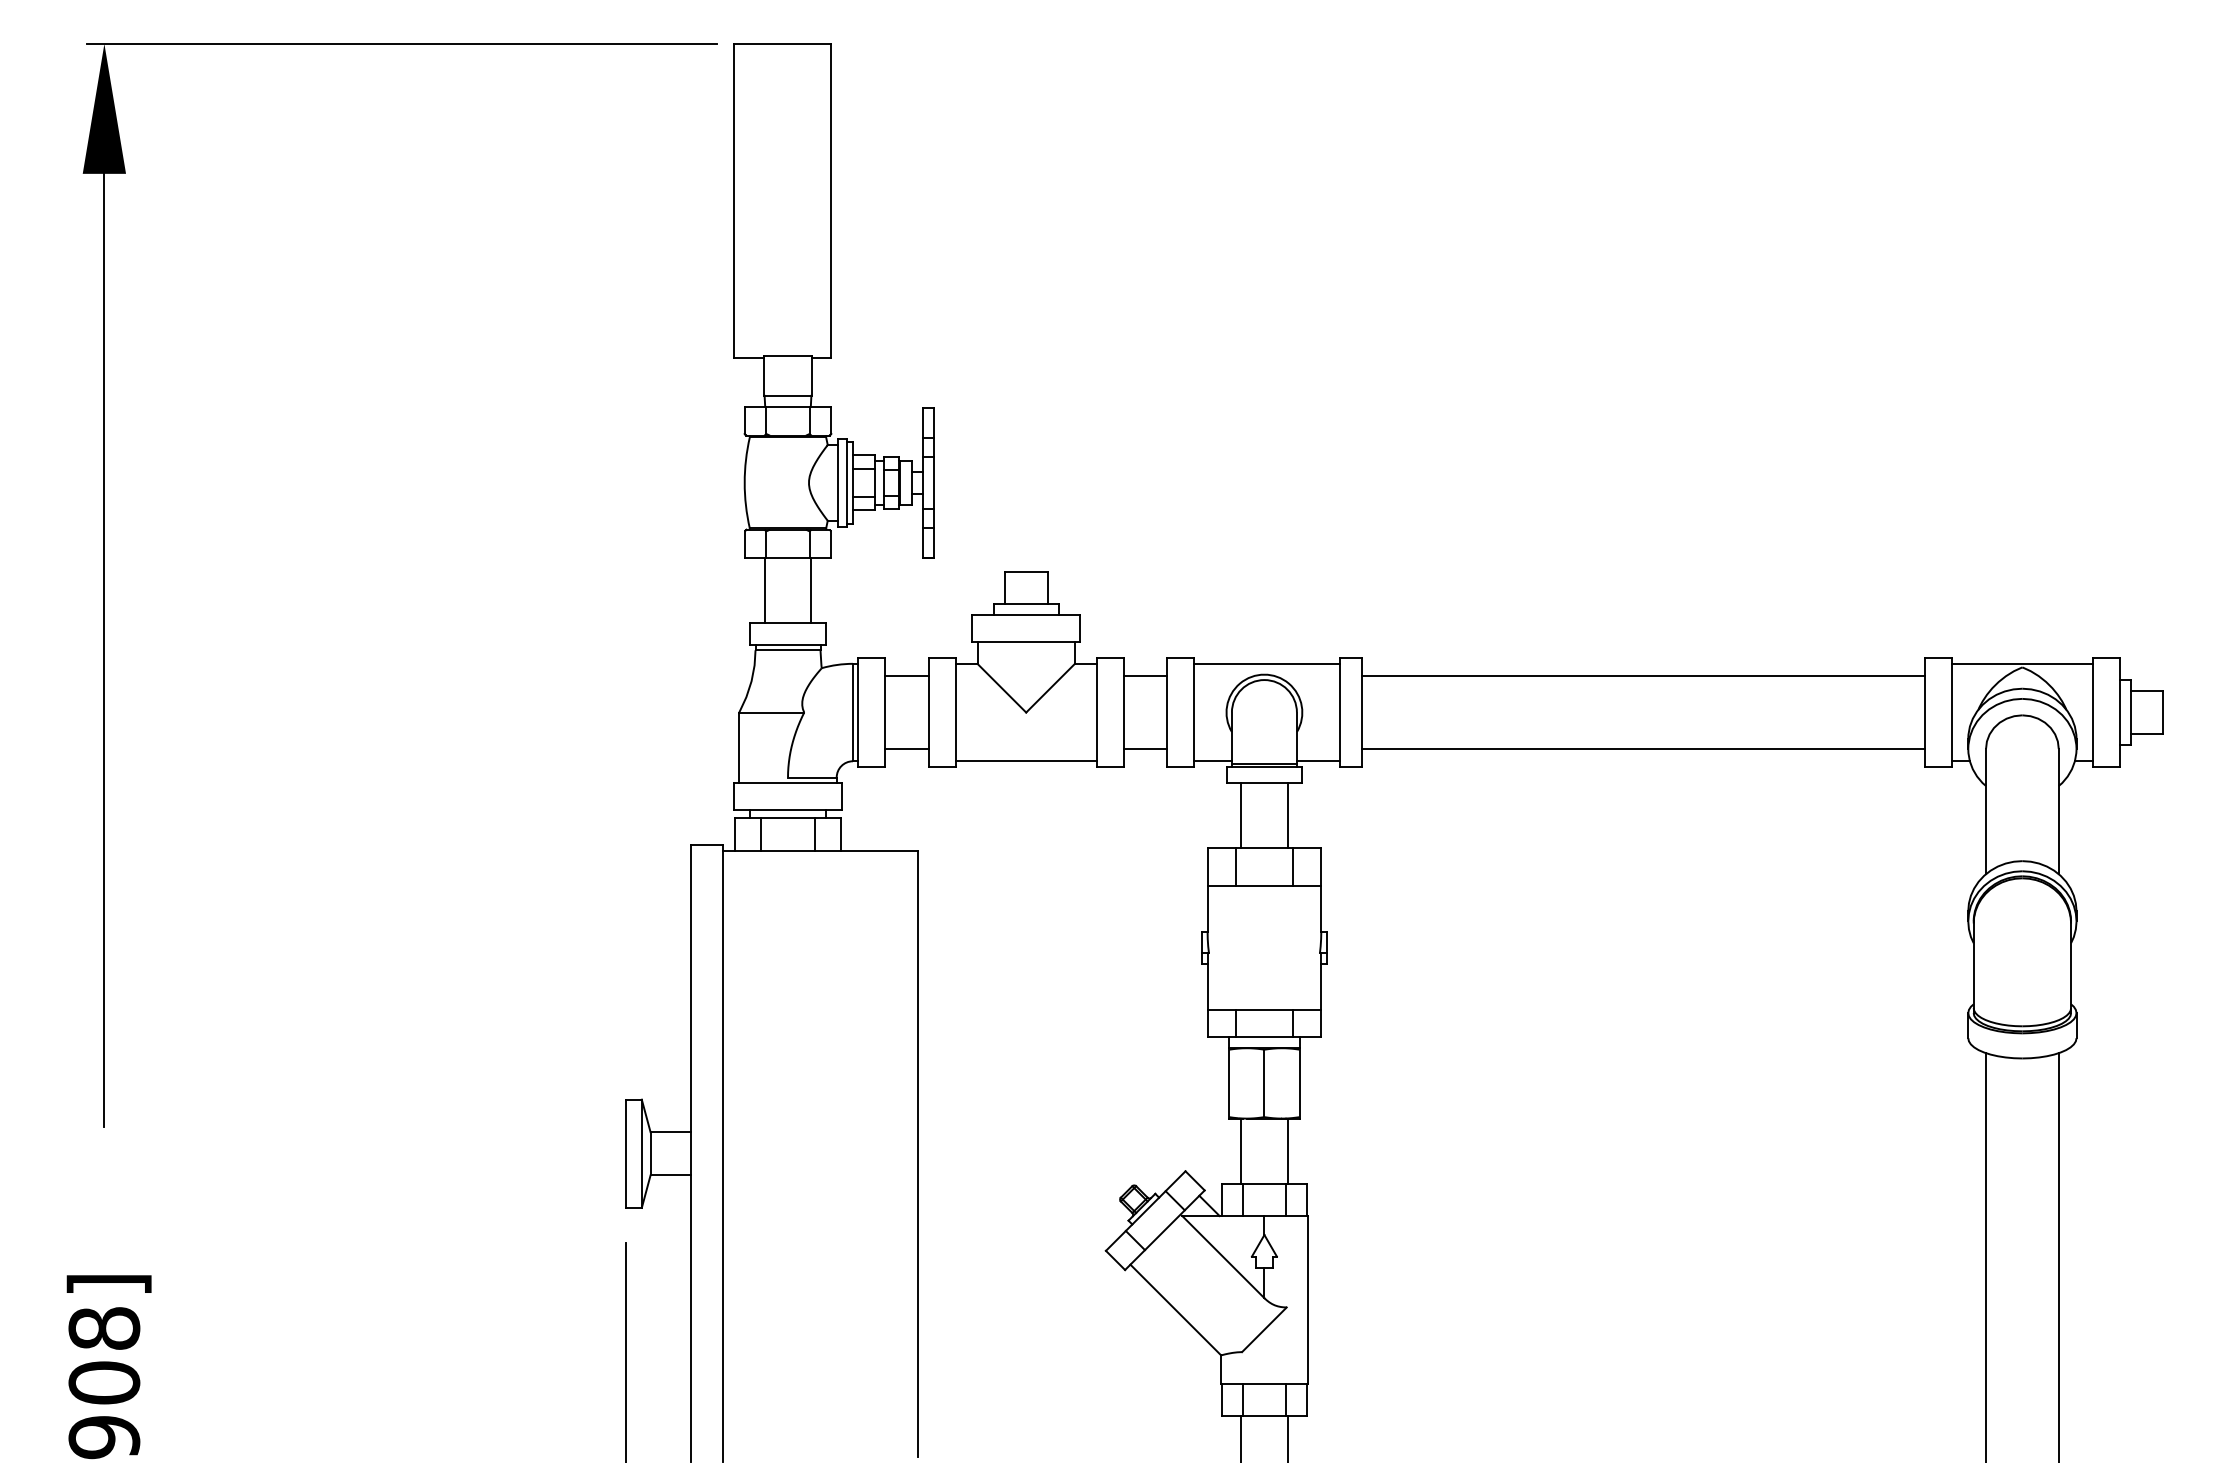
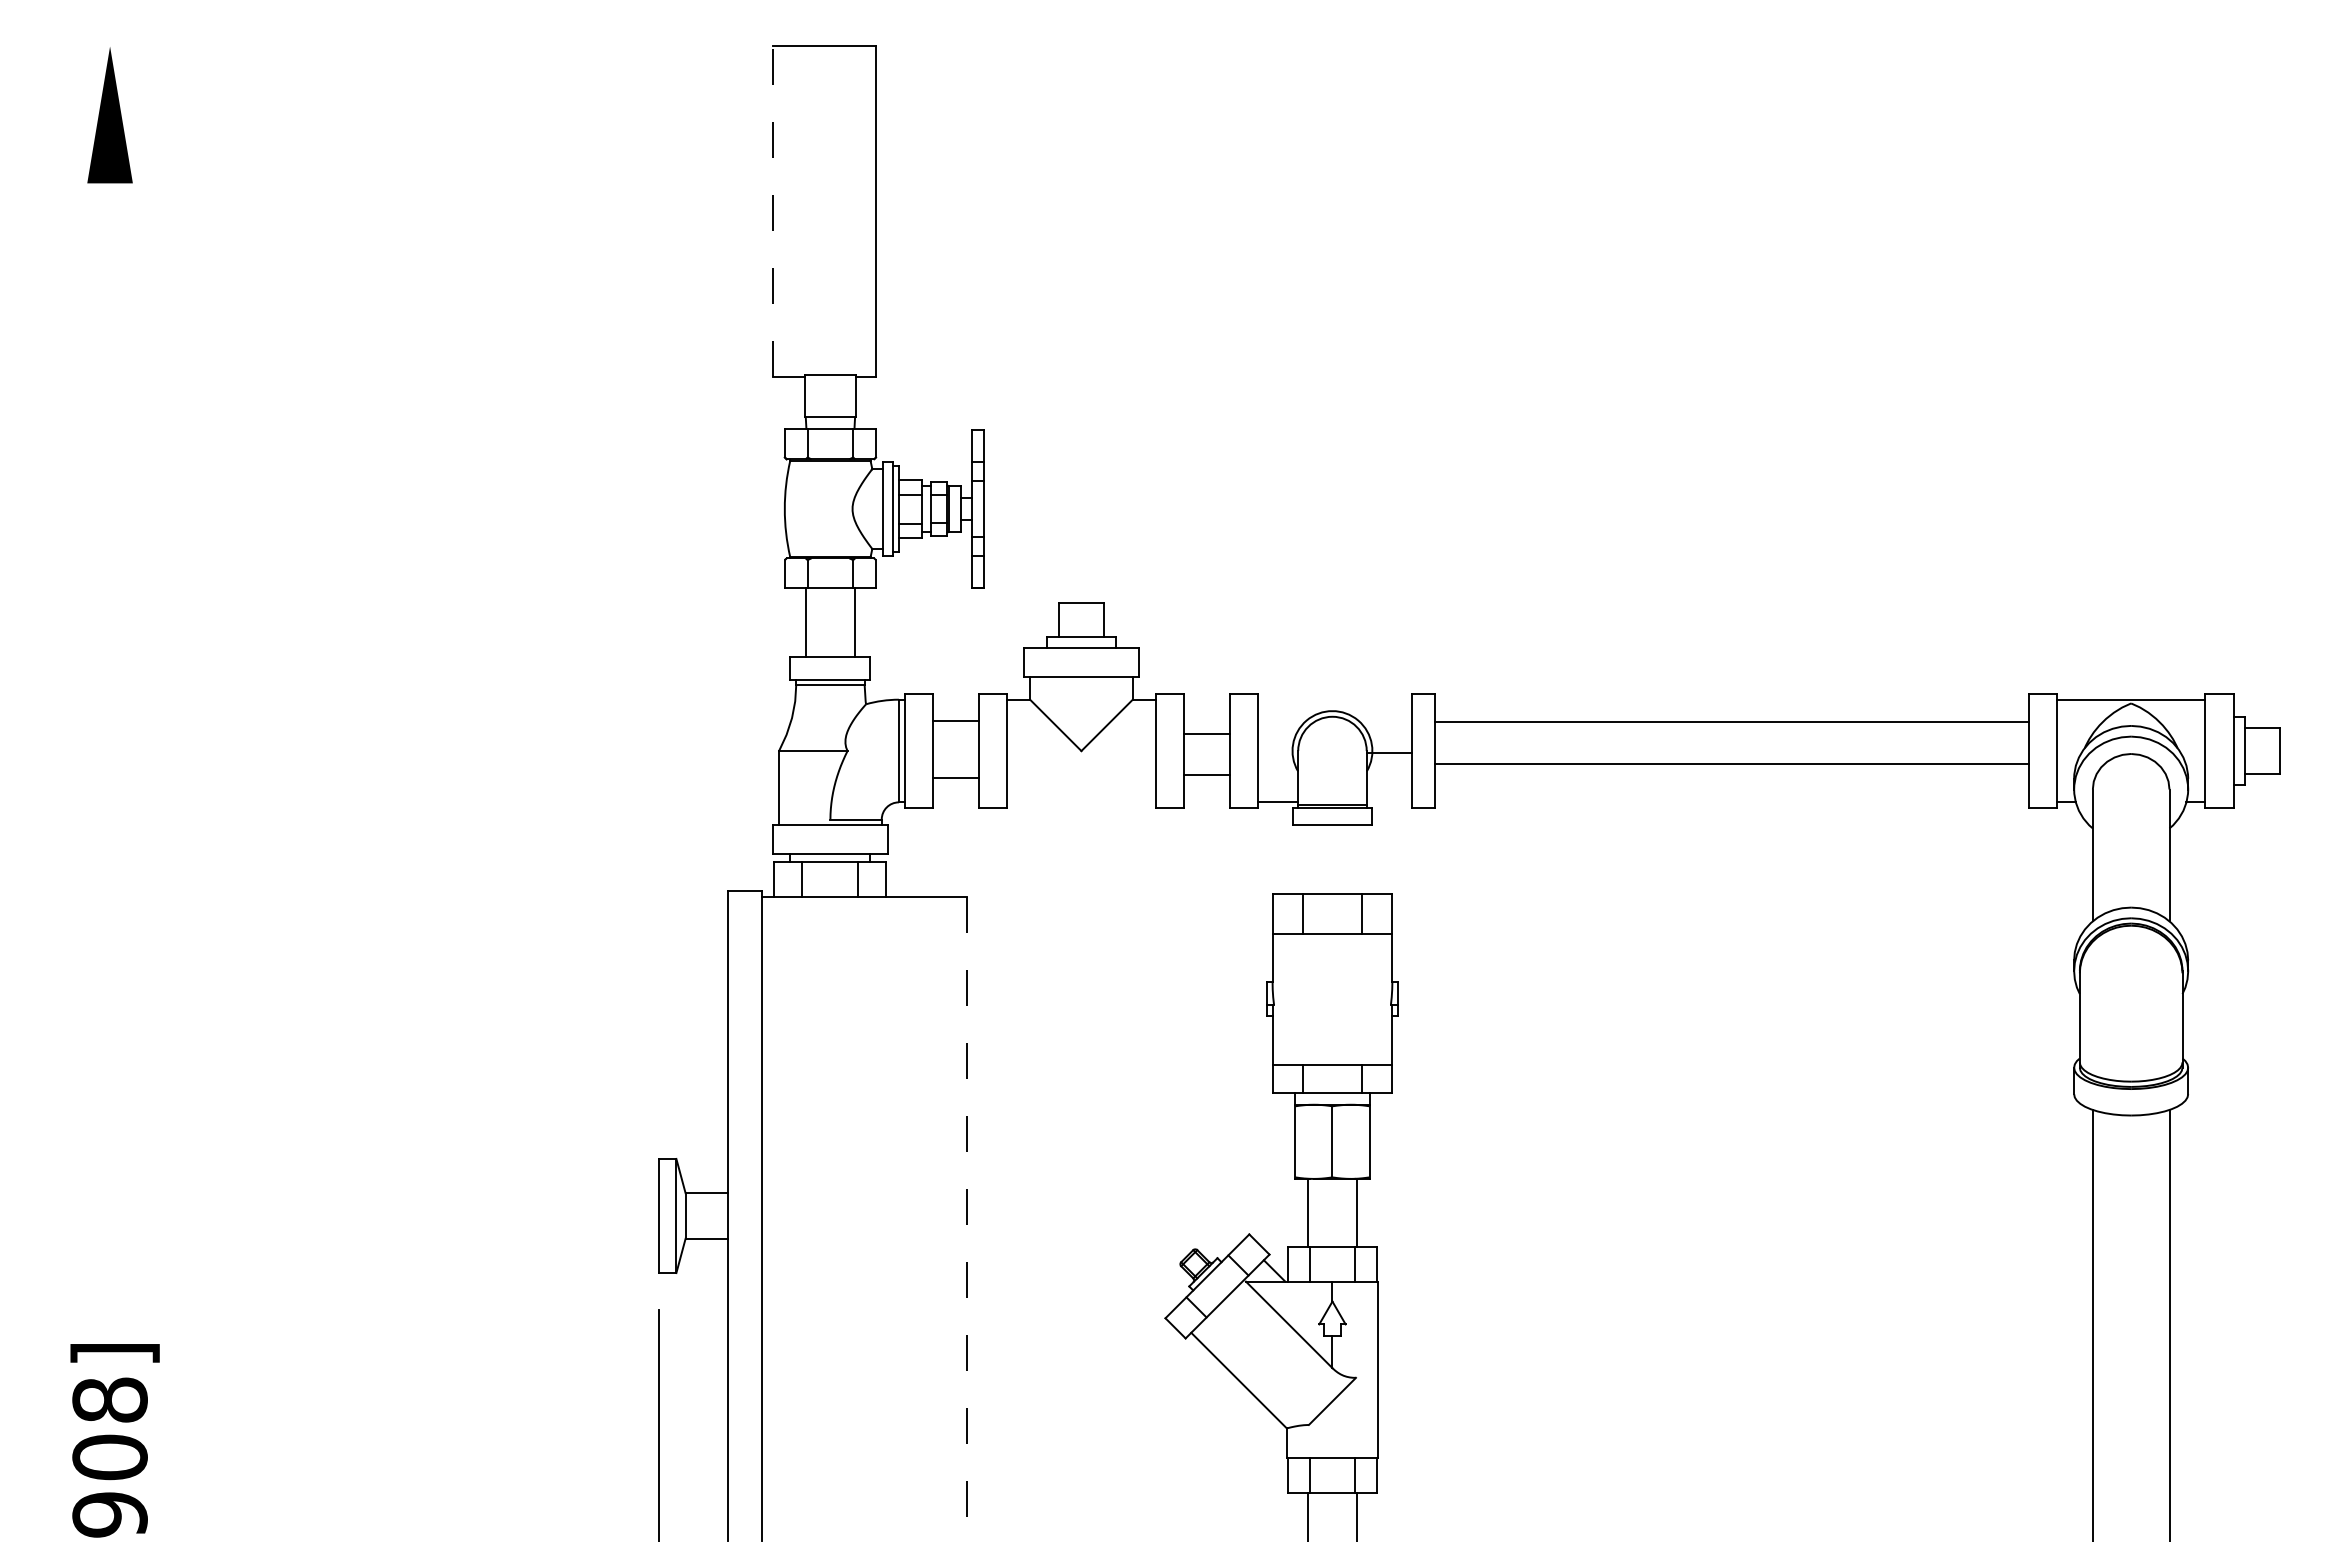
line: (401, 43) -> (423, 46), removed
line: (733, 200) -> (773, 211), solid -> dashed
line: (104, 606) -> (110, 639), removed
line: (1267, 663) -> (1335, 699), removed
line: (906, 675) -> (955, 777), moved
line: (1144, 675) -> (1206, 774), moved
line: (1643, 675) -> (1731, 763), moved
line: (906, 749) -> (955, 721), moved
line: (1144, 749) -> (1206, 734), moved
line: (1643, 749) -> (1731, 722), moved
line: (1026, 761) -> (1081, 802), removed
line: (1318, 761) -> (1389, 753), moved
line: (1240, 815) -> (1307, 859), removed
line: (1288, 815) -> (1357, 859), removed
line: (918, 1154) -> (967, 1216), solid -> dashed

